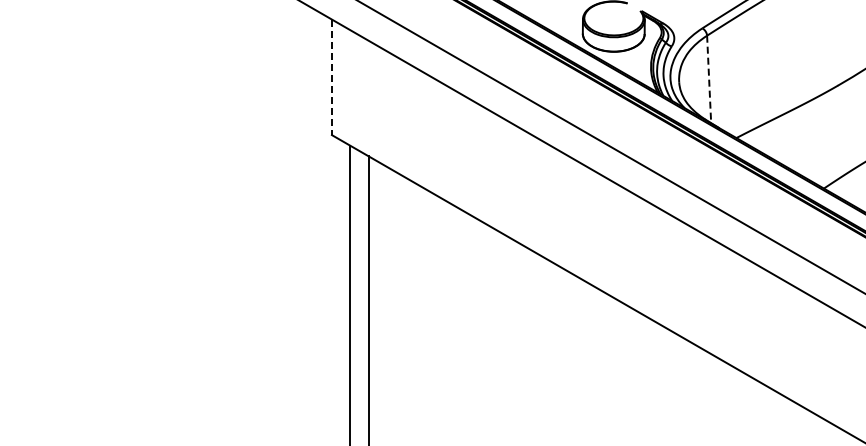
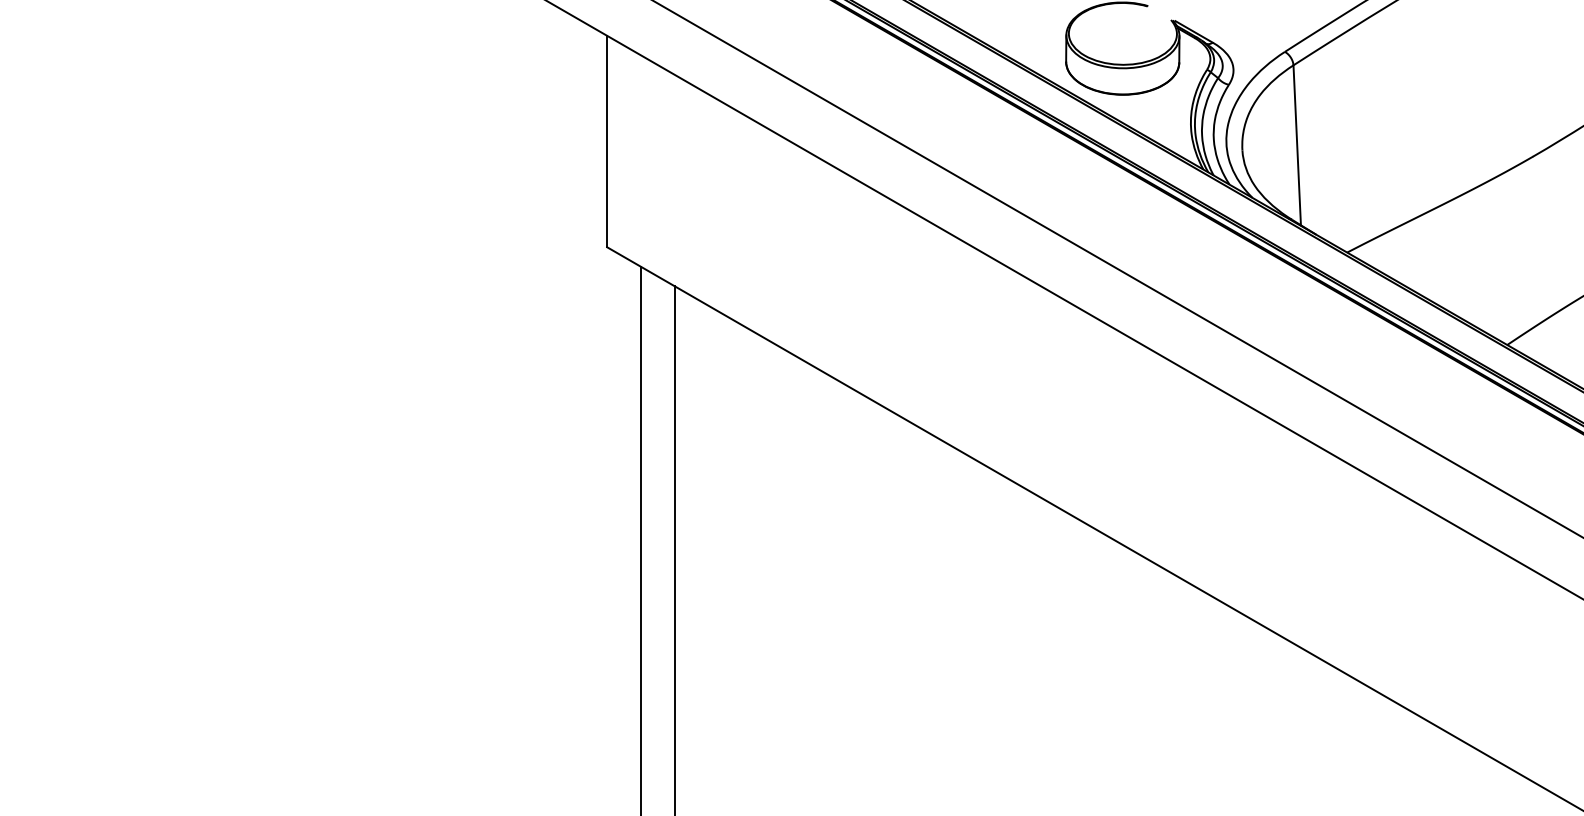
line: (331, 77) -> (606, 141), dashed -> solid
line: (709, 79) -> (1297, 145), dashed -> solid

